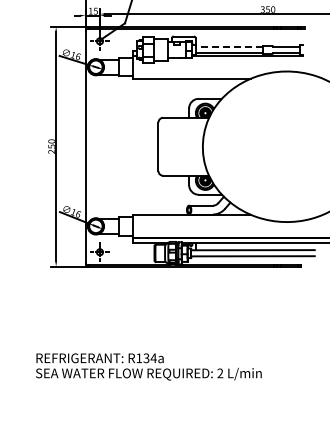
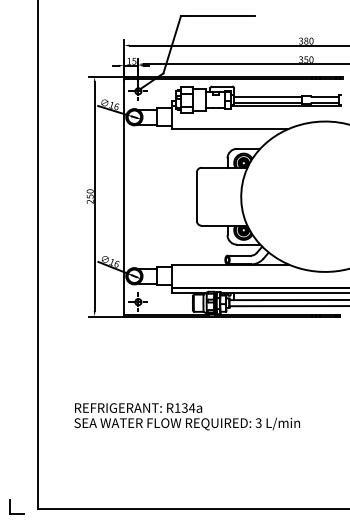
line: (229, 46) -> (267, 96), dashed -> solid
text: (220, 373) -> (258, 423), 2 -> 3

